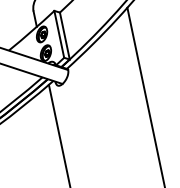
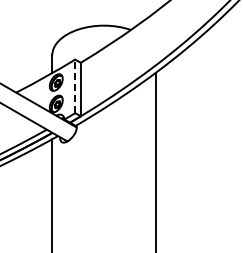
line: (59, 34) -> (75, 86), solid -> dashed

